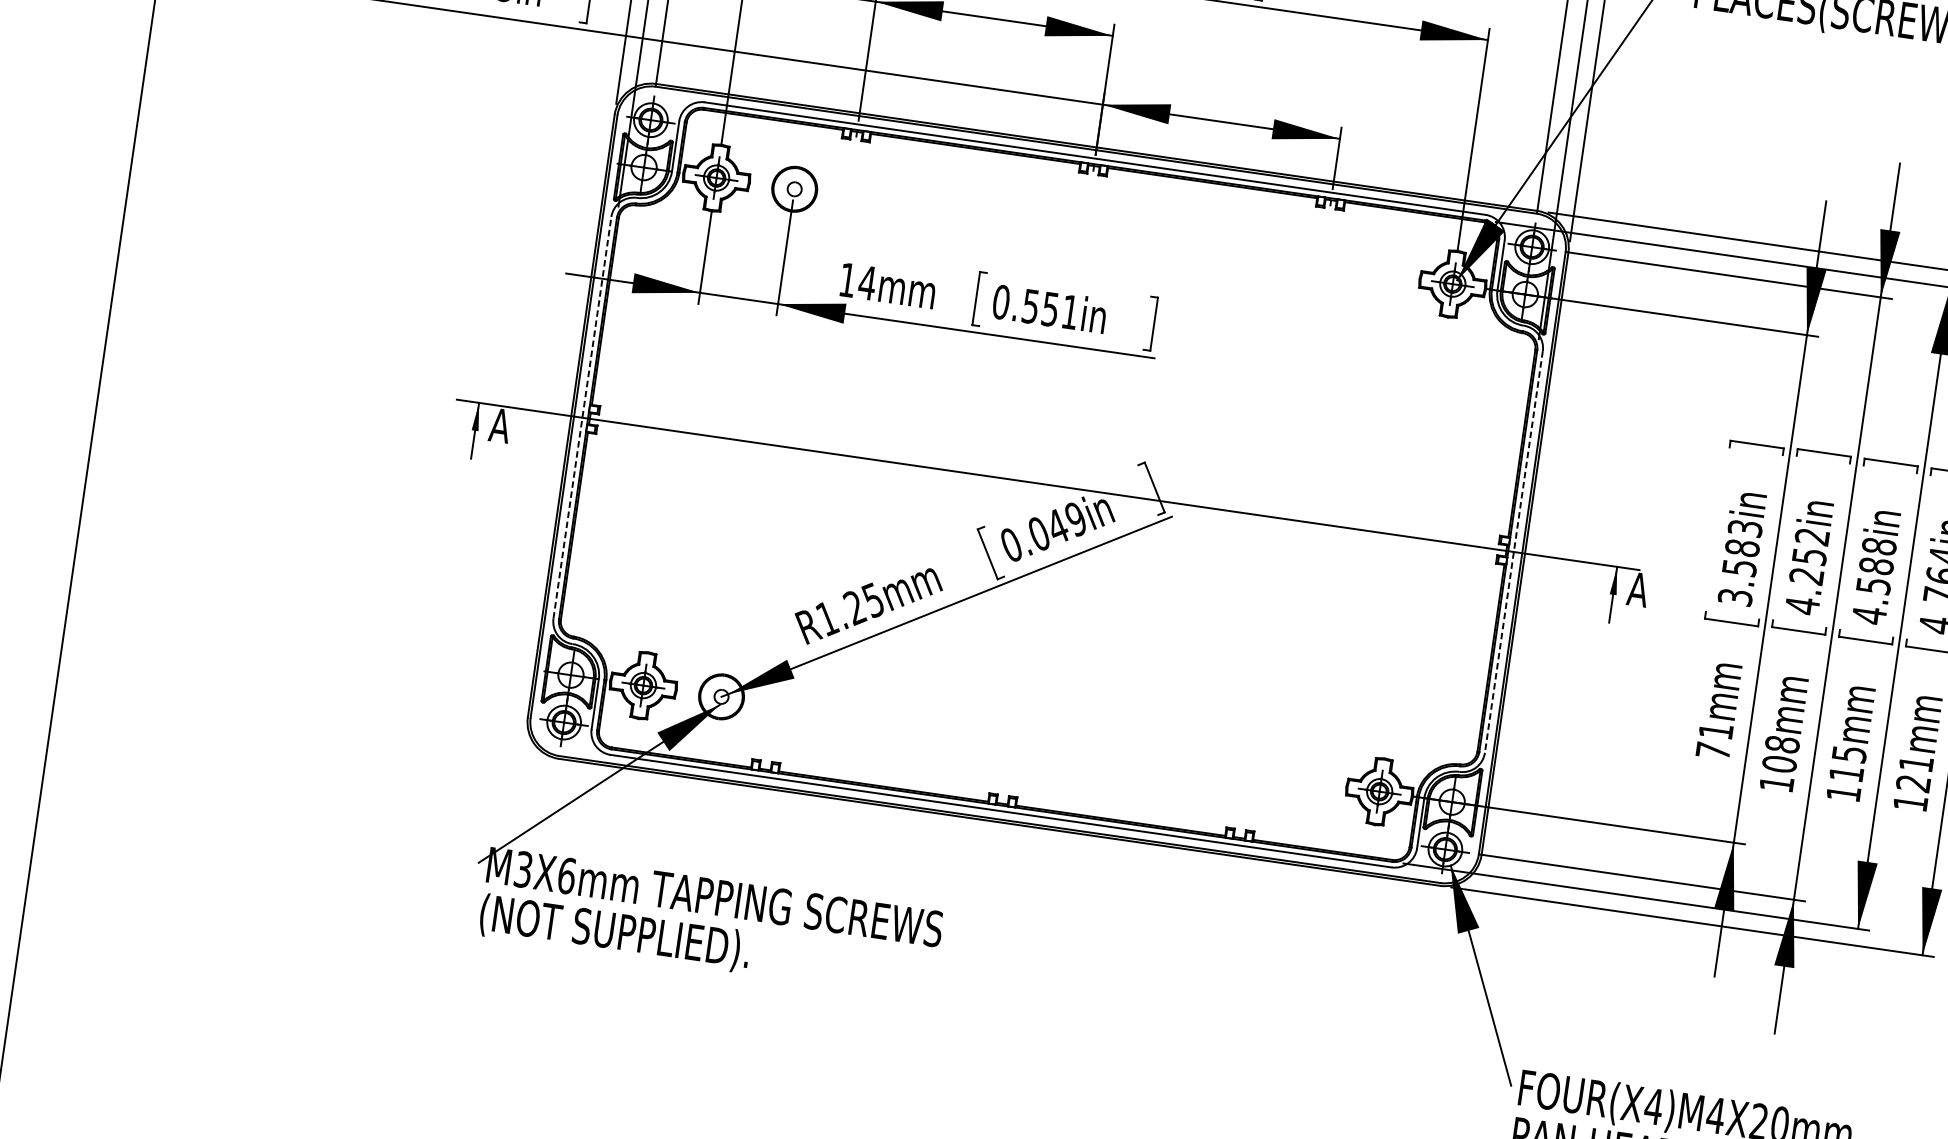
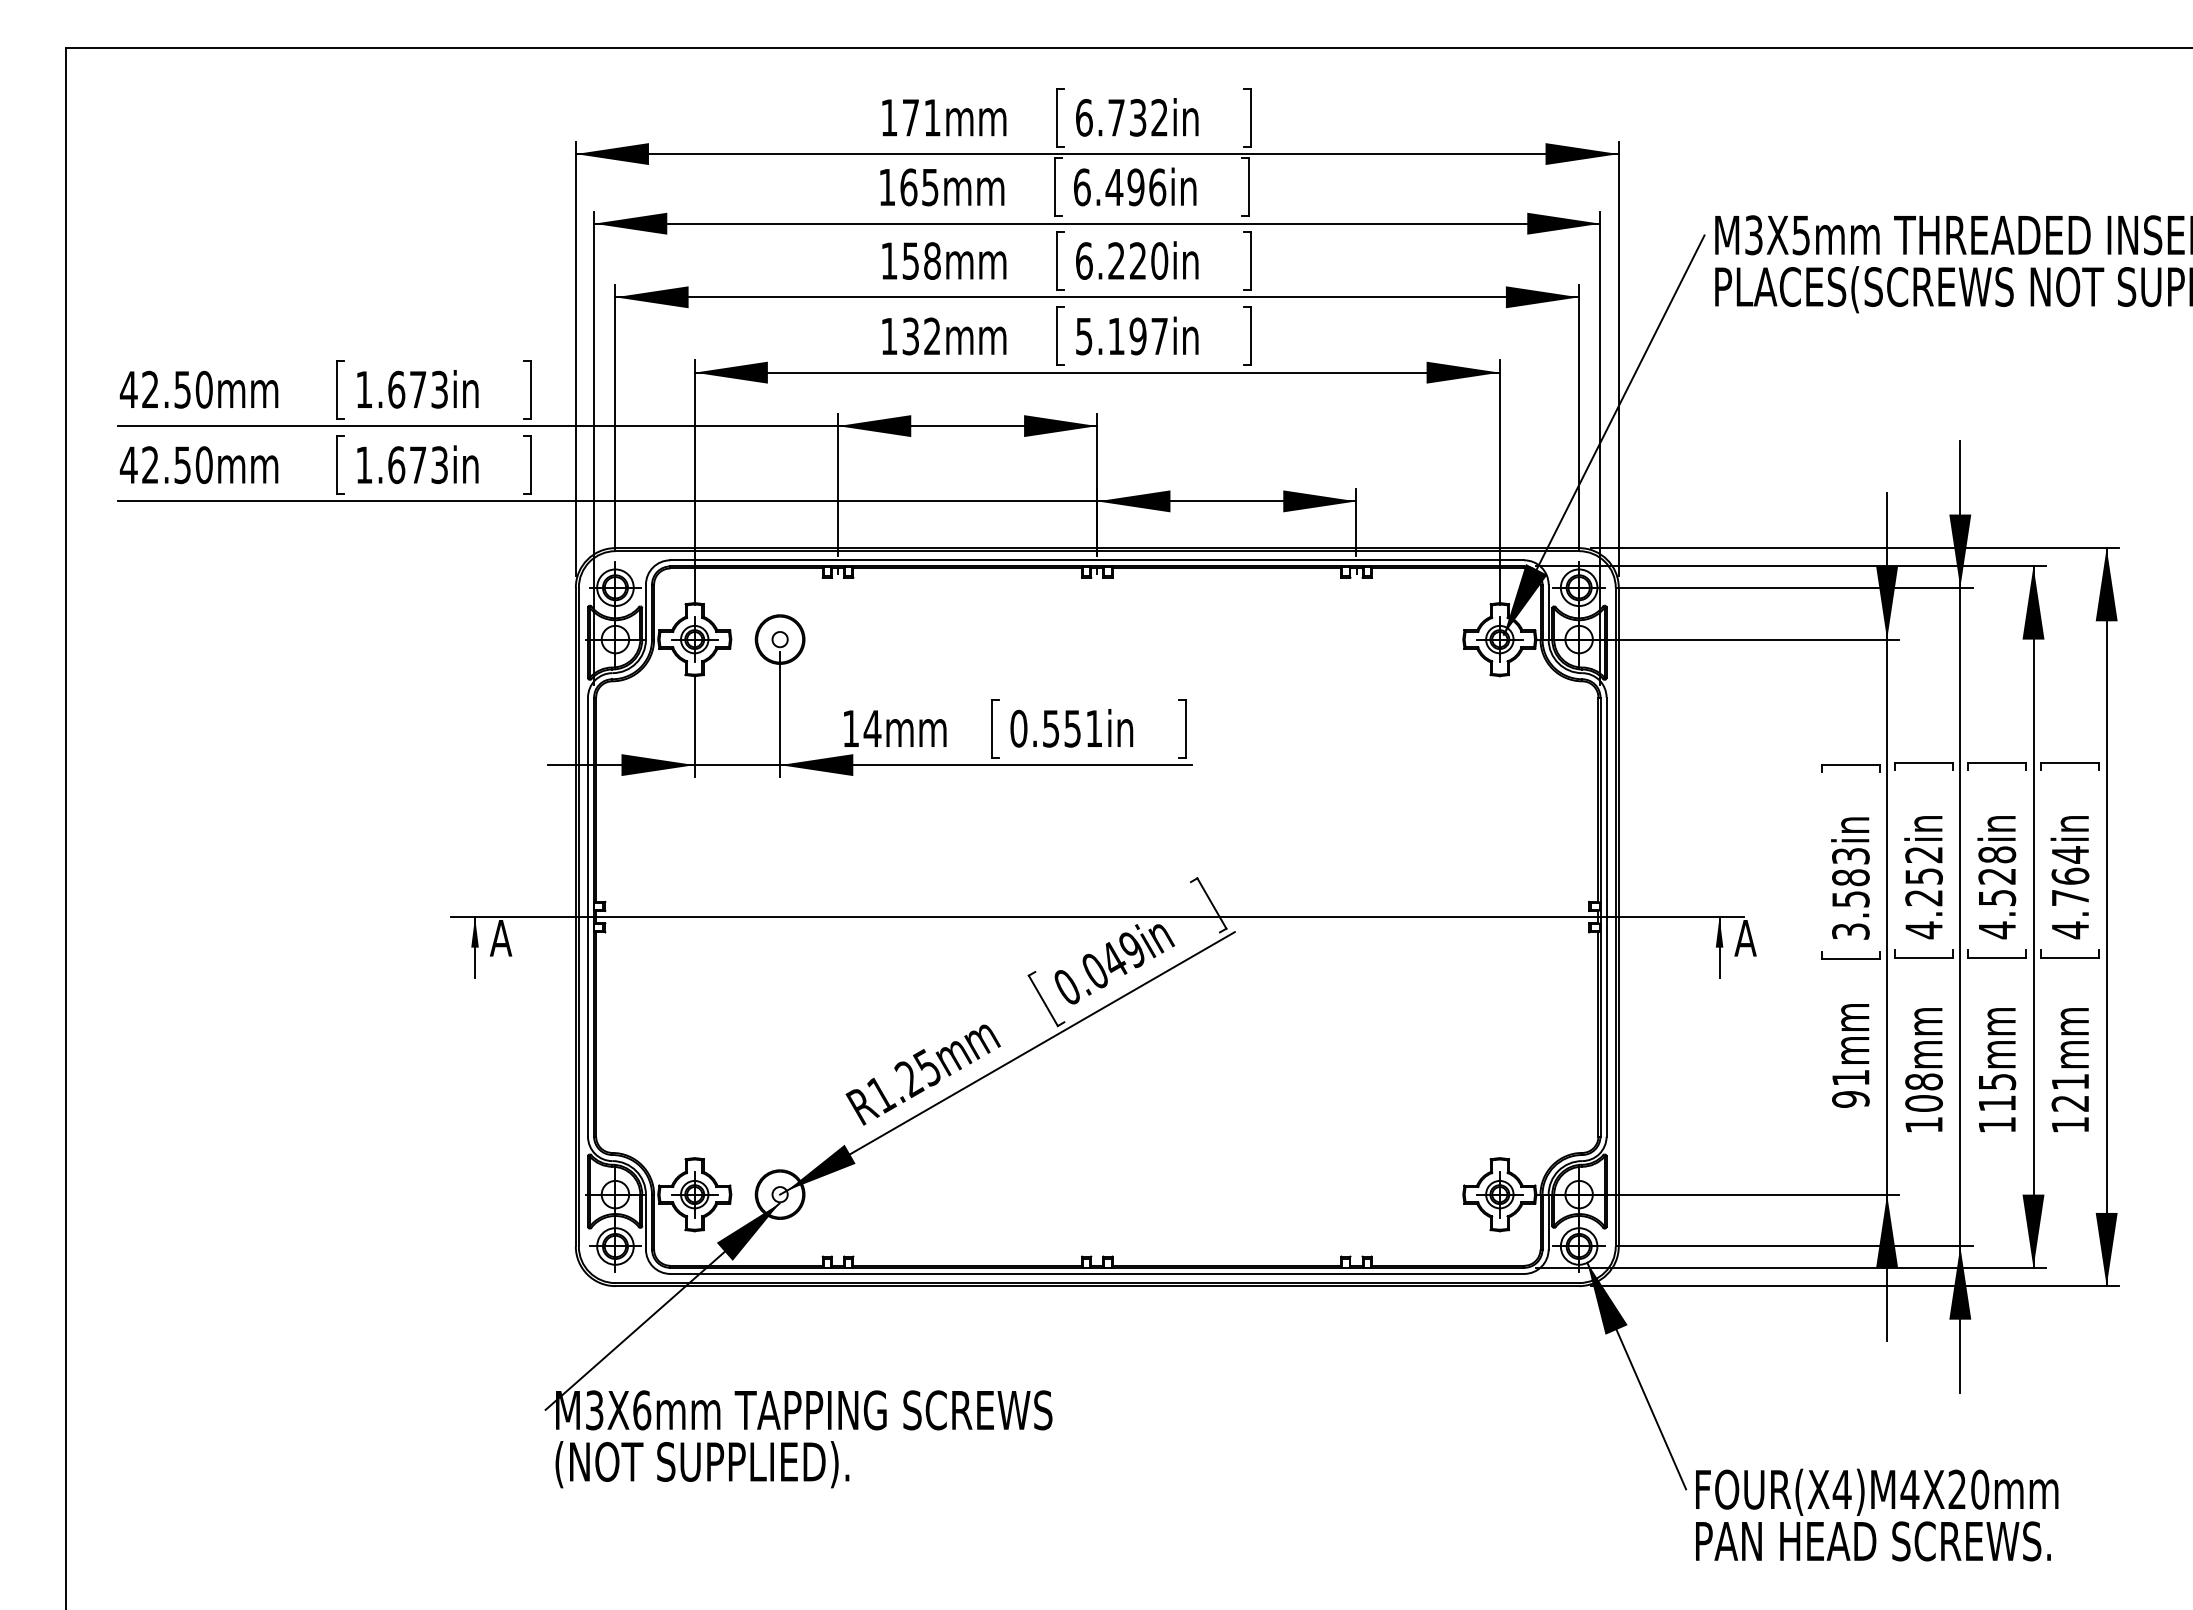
line: (582, 418) -> (588, 917), dashed -> solid
line: (1513, 552) -> (1606, 917), dashed -> solid
text: (1876, 566) -> (1997, 876), 4.588in -> 4.528in
text: (1712, 750) -> (1850, 1099), 71mm -> 91mm

